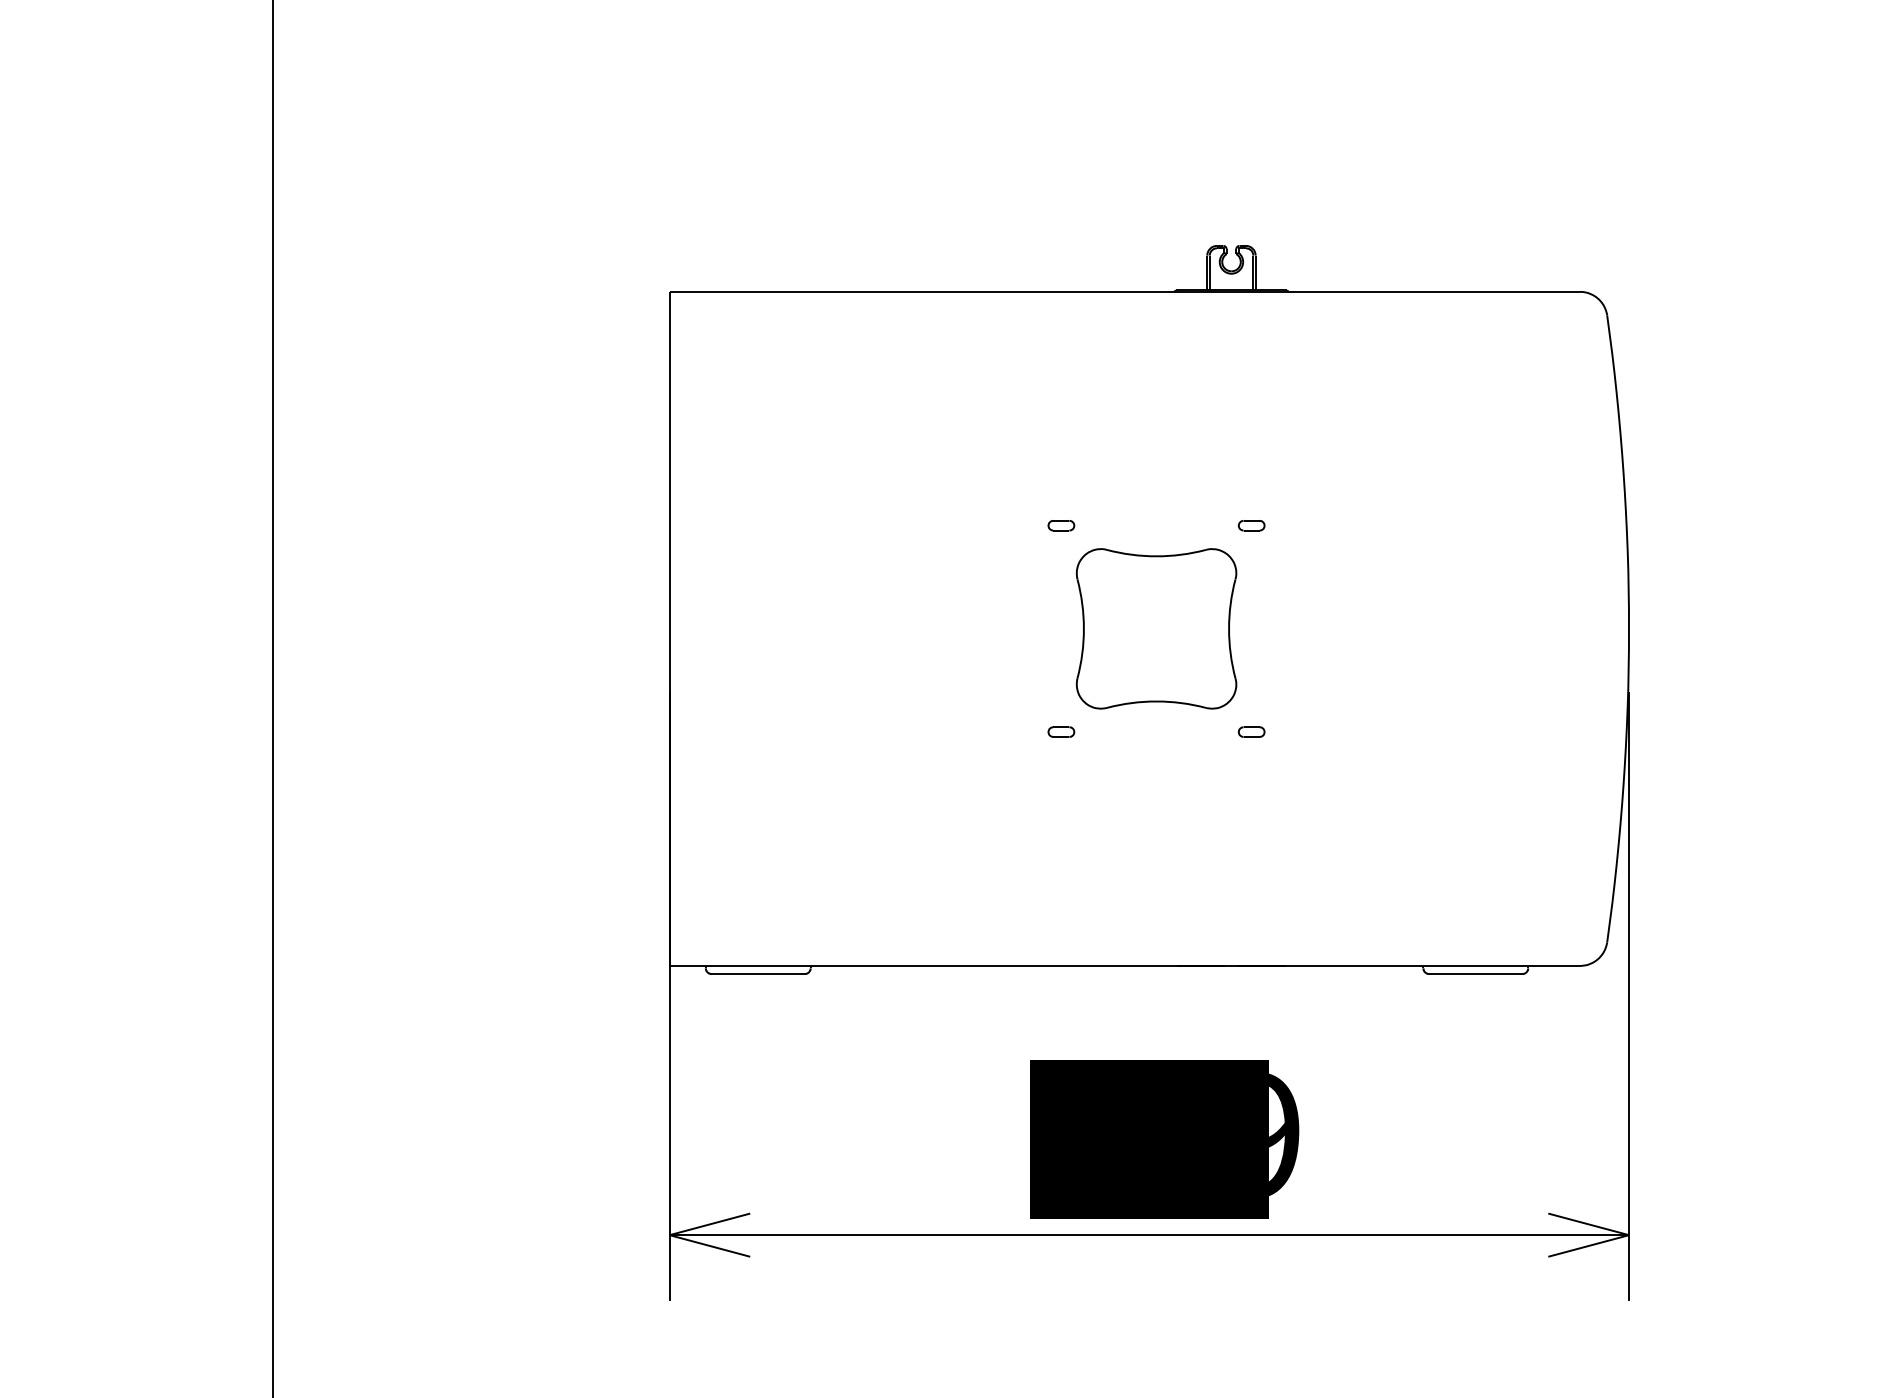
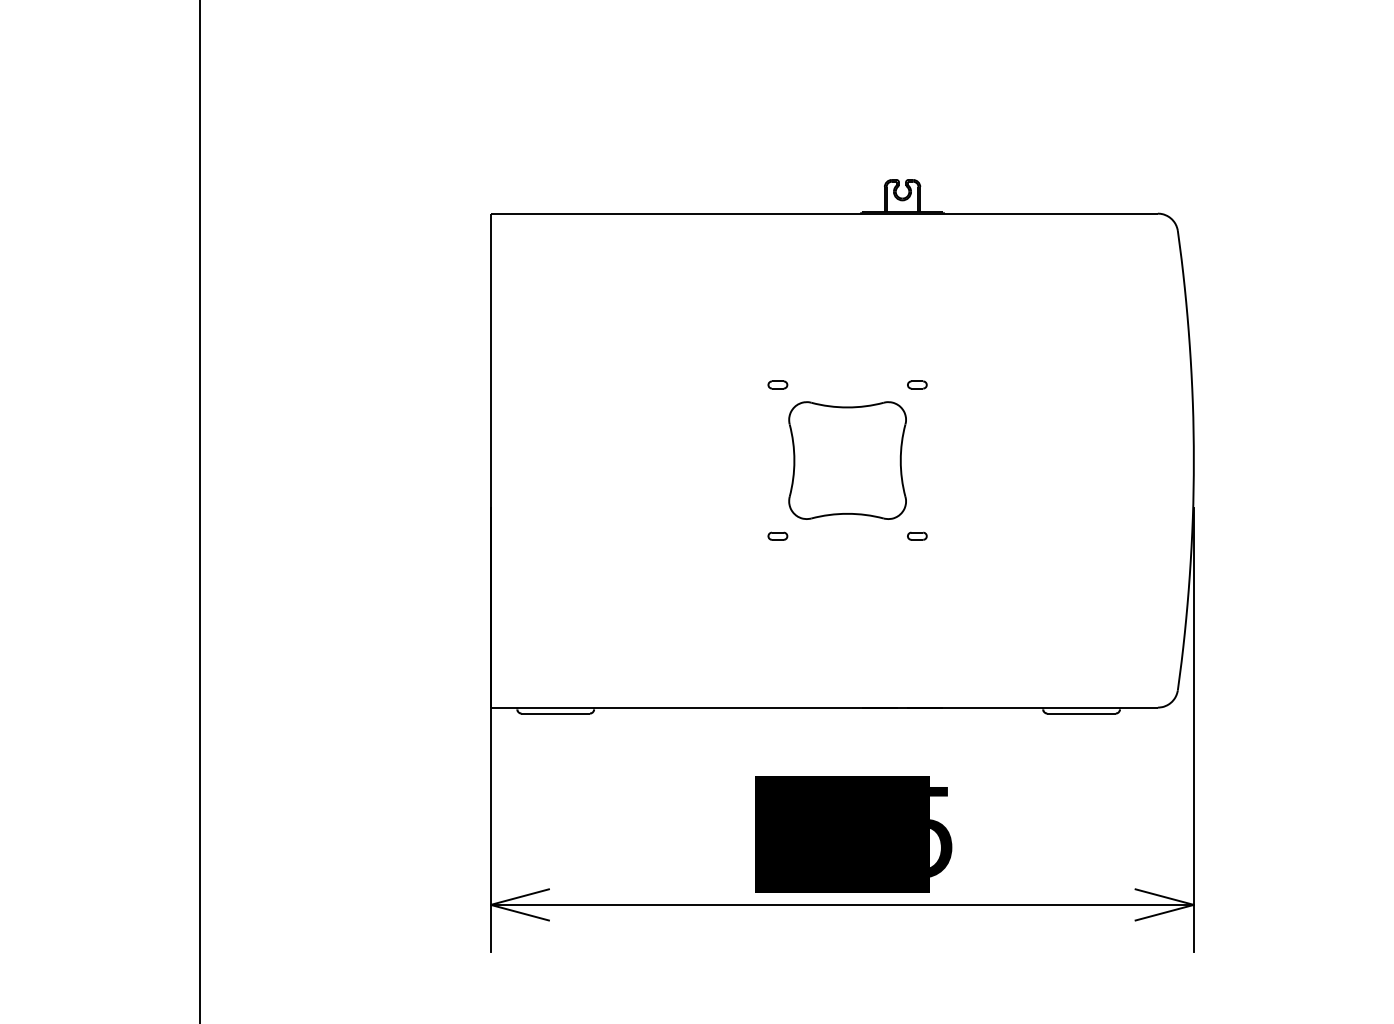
text: (1284, 1135) -> (941, 831), 599 -> 595

